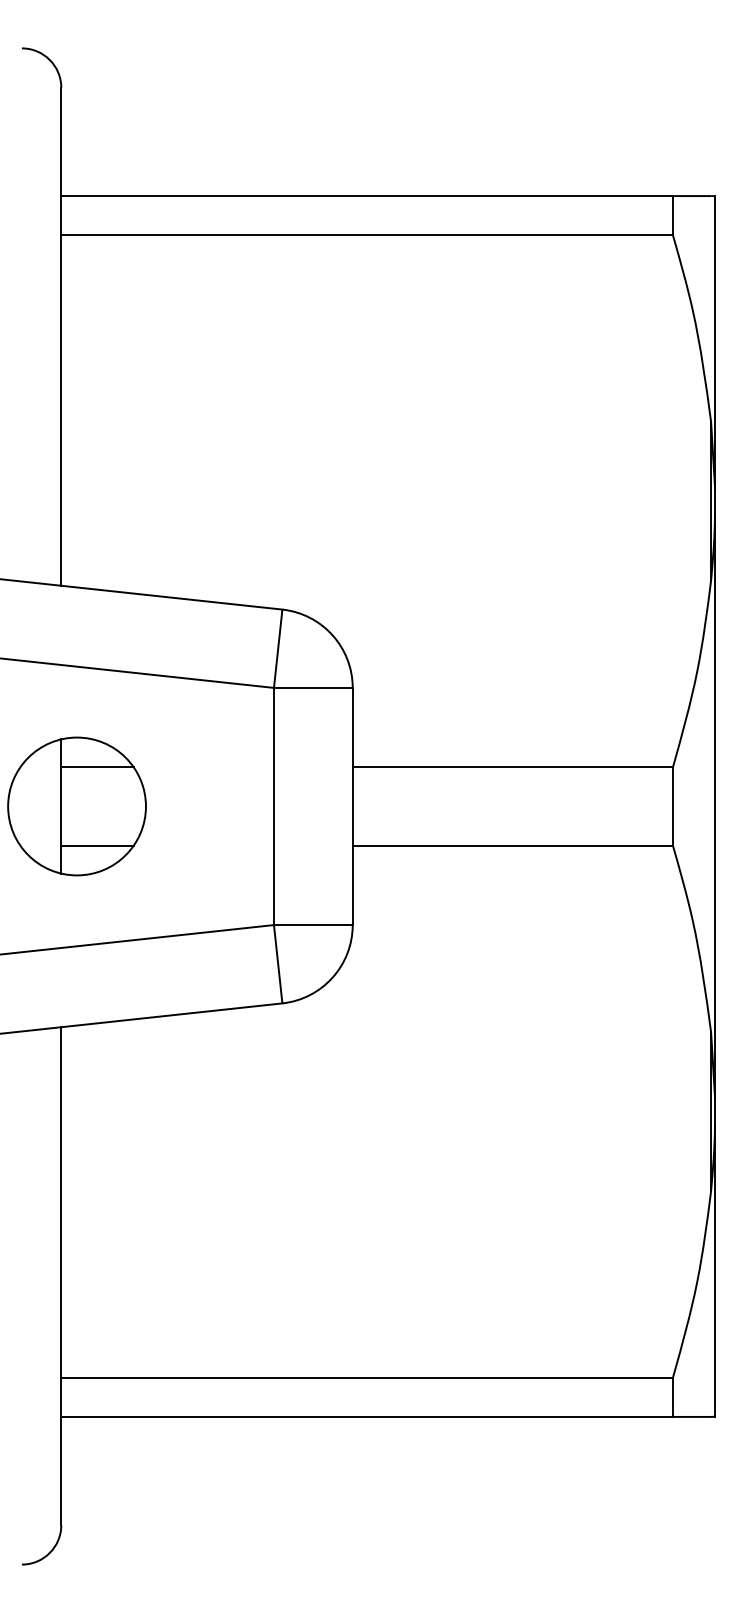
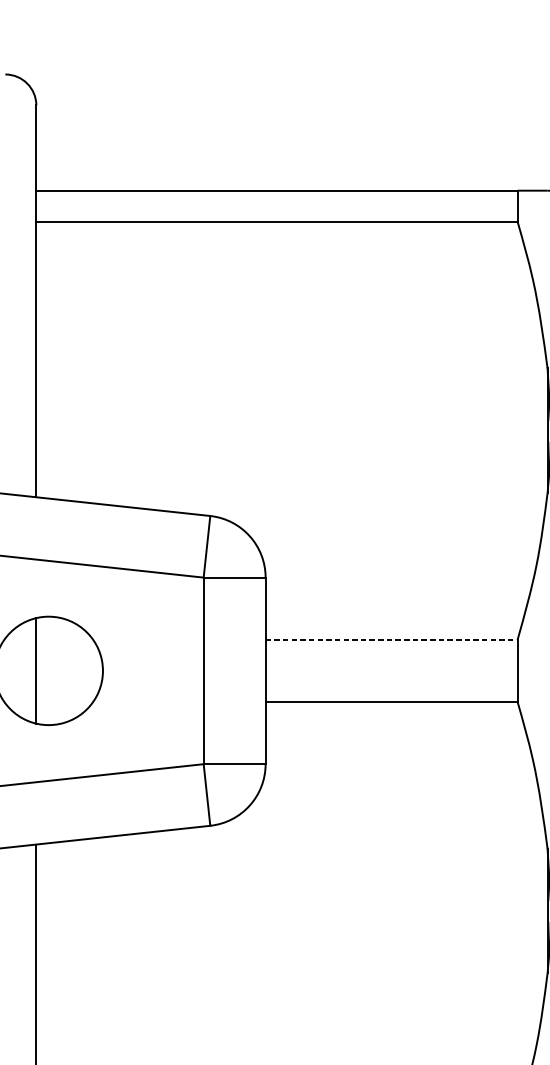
line: (97, 767) -> (64, 640), removed
line: (513, 767) -> (392, 640), solid -> dashed
line: (97, 845) -> (64, 701), removed

